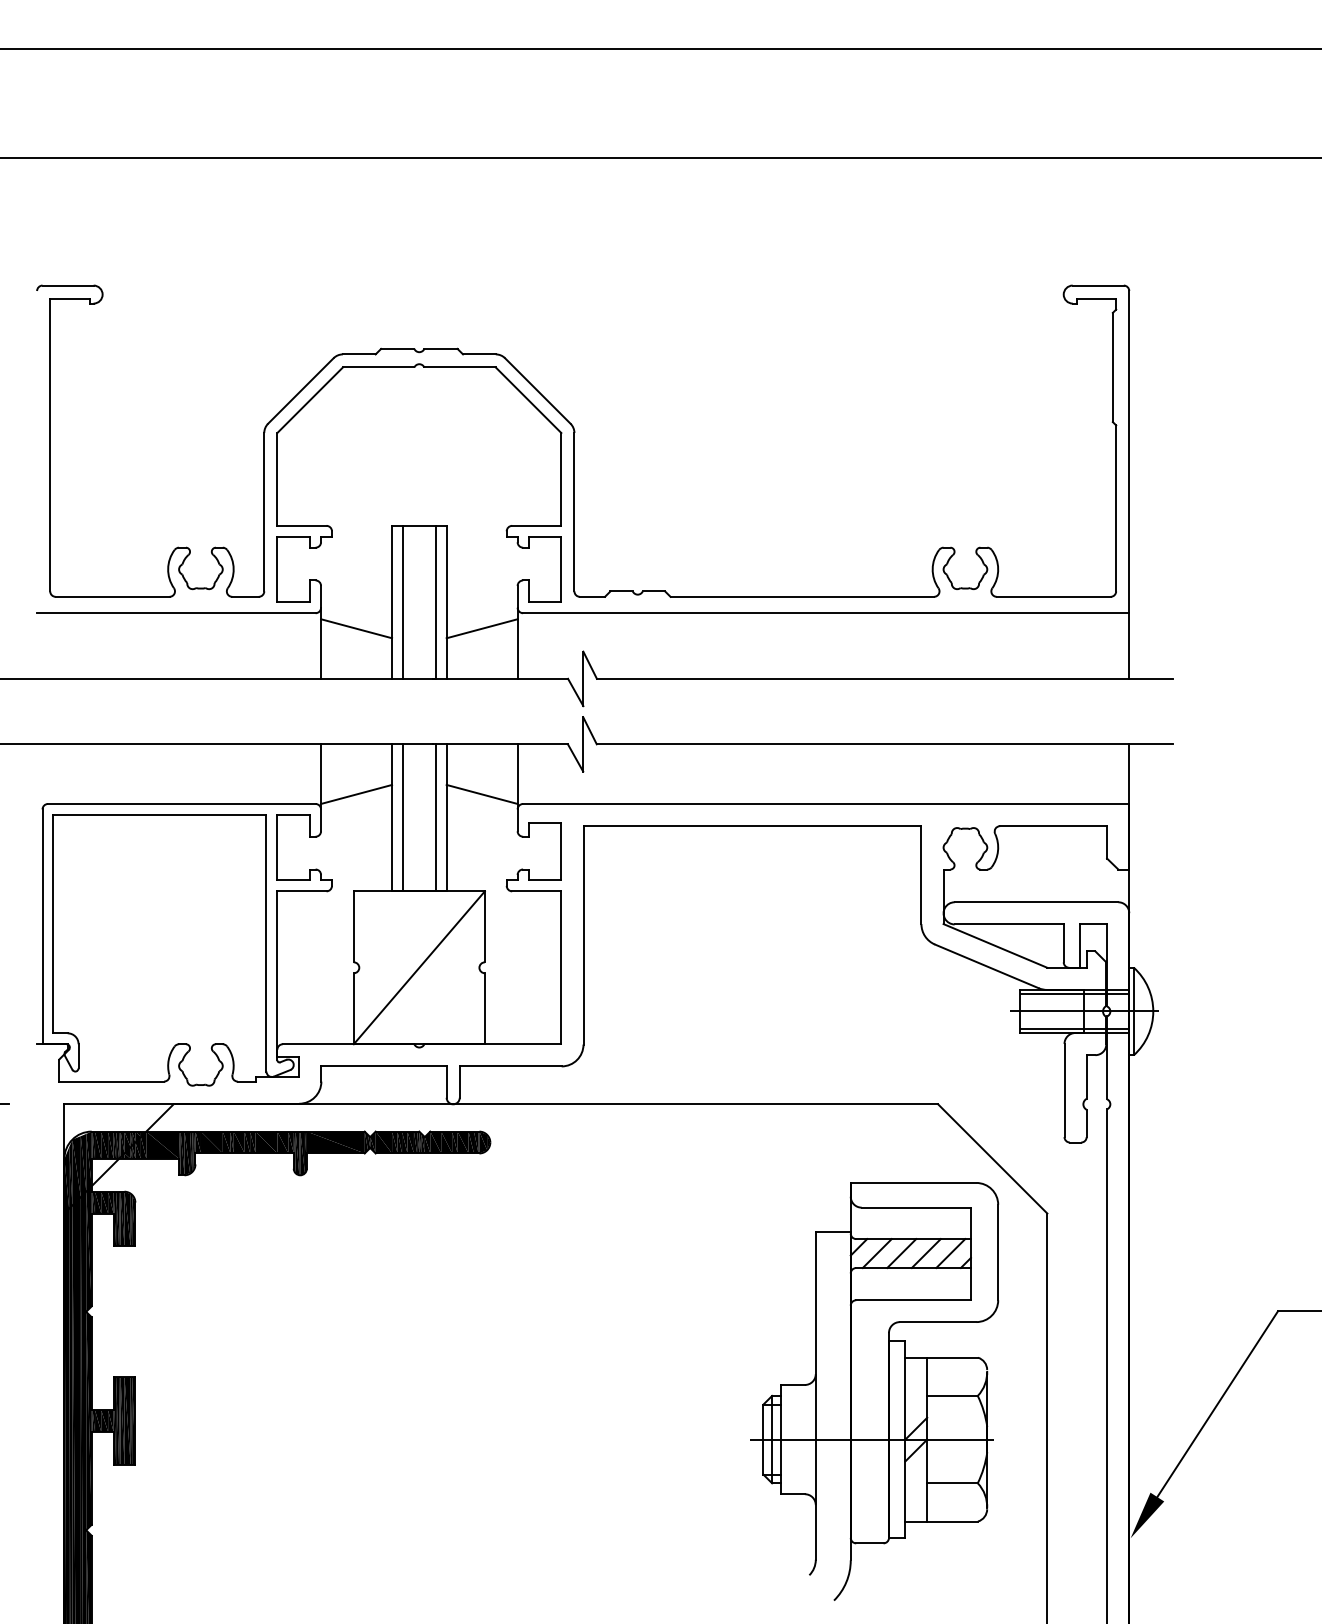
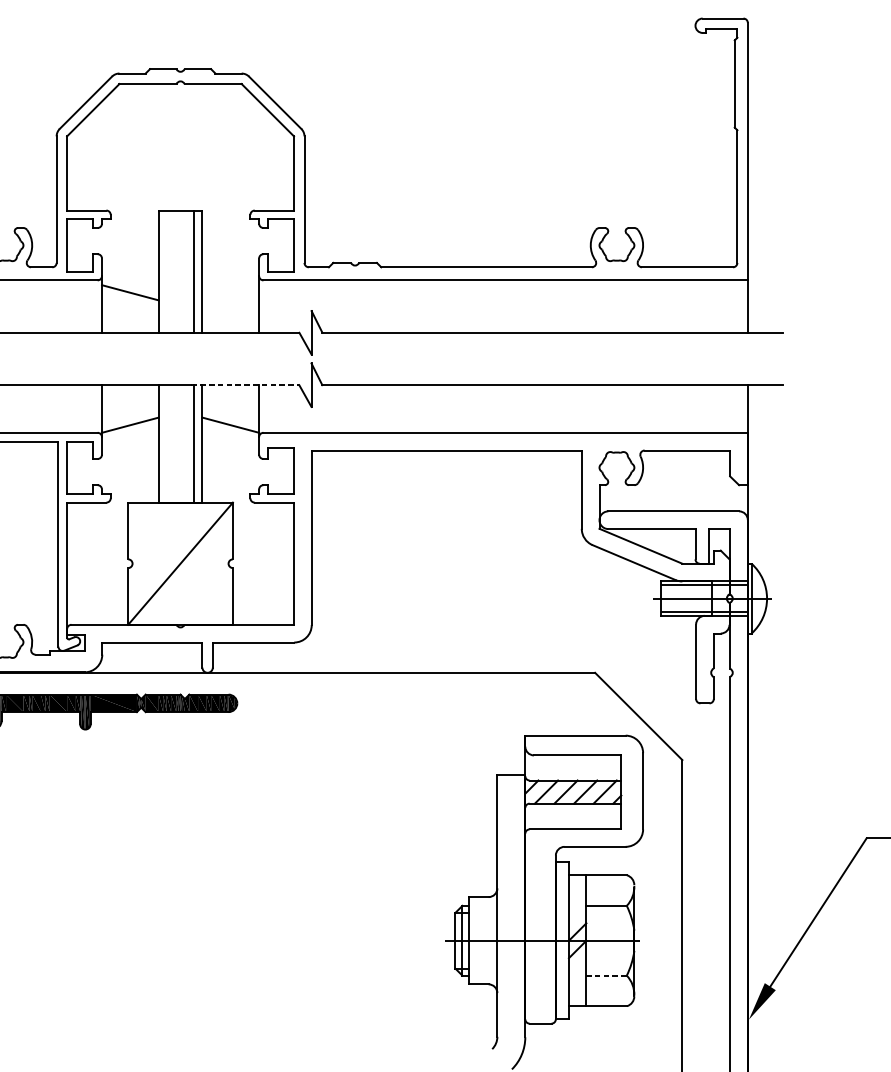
line: (402, 601) -> (167, 271), removed
line: (481, 628) -> (230, 292), removed
line: (500, 744) -> (245, 385), solid -> dashed
line: (402, 817) -> (167, 443), removed
line: (952, 1483) -> (606, 975), solid -> dashed

